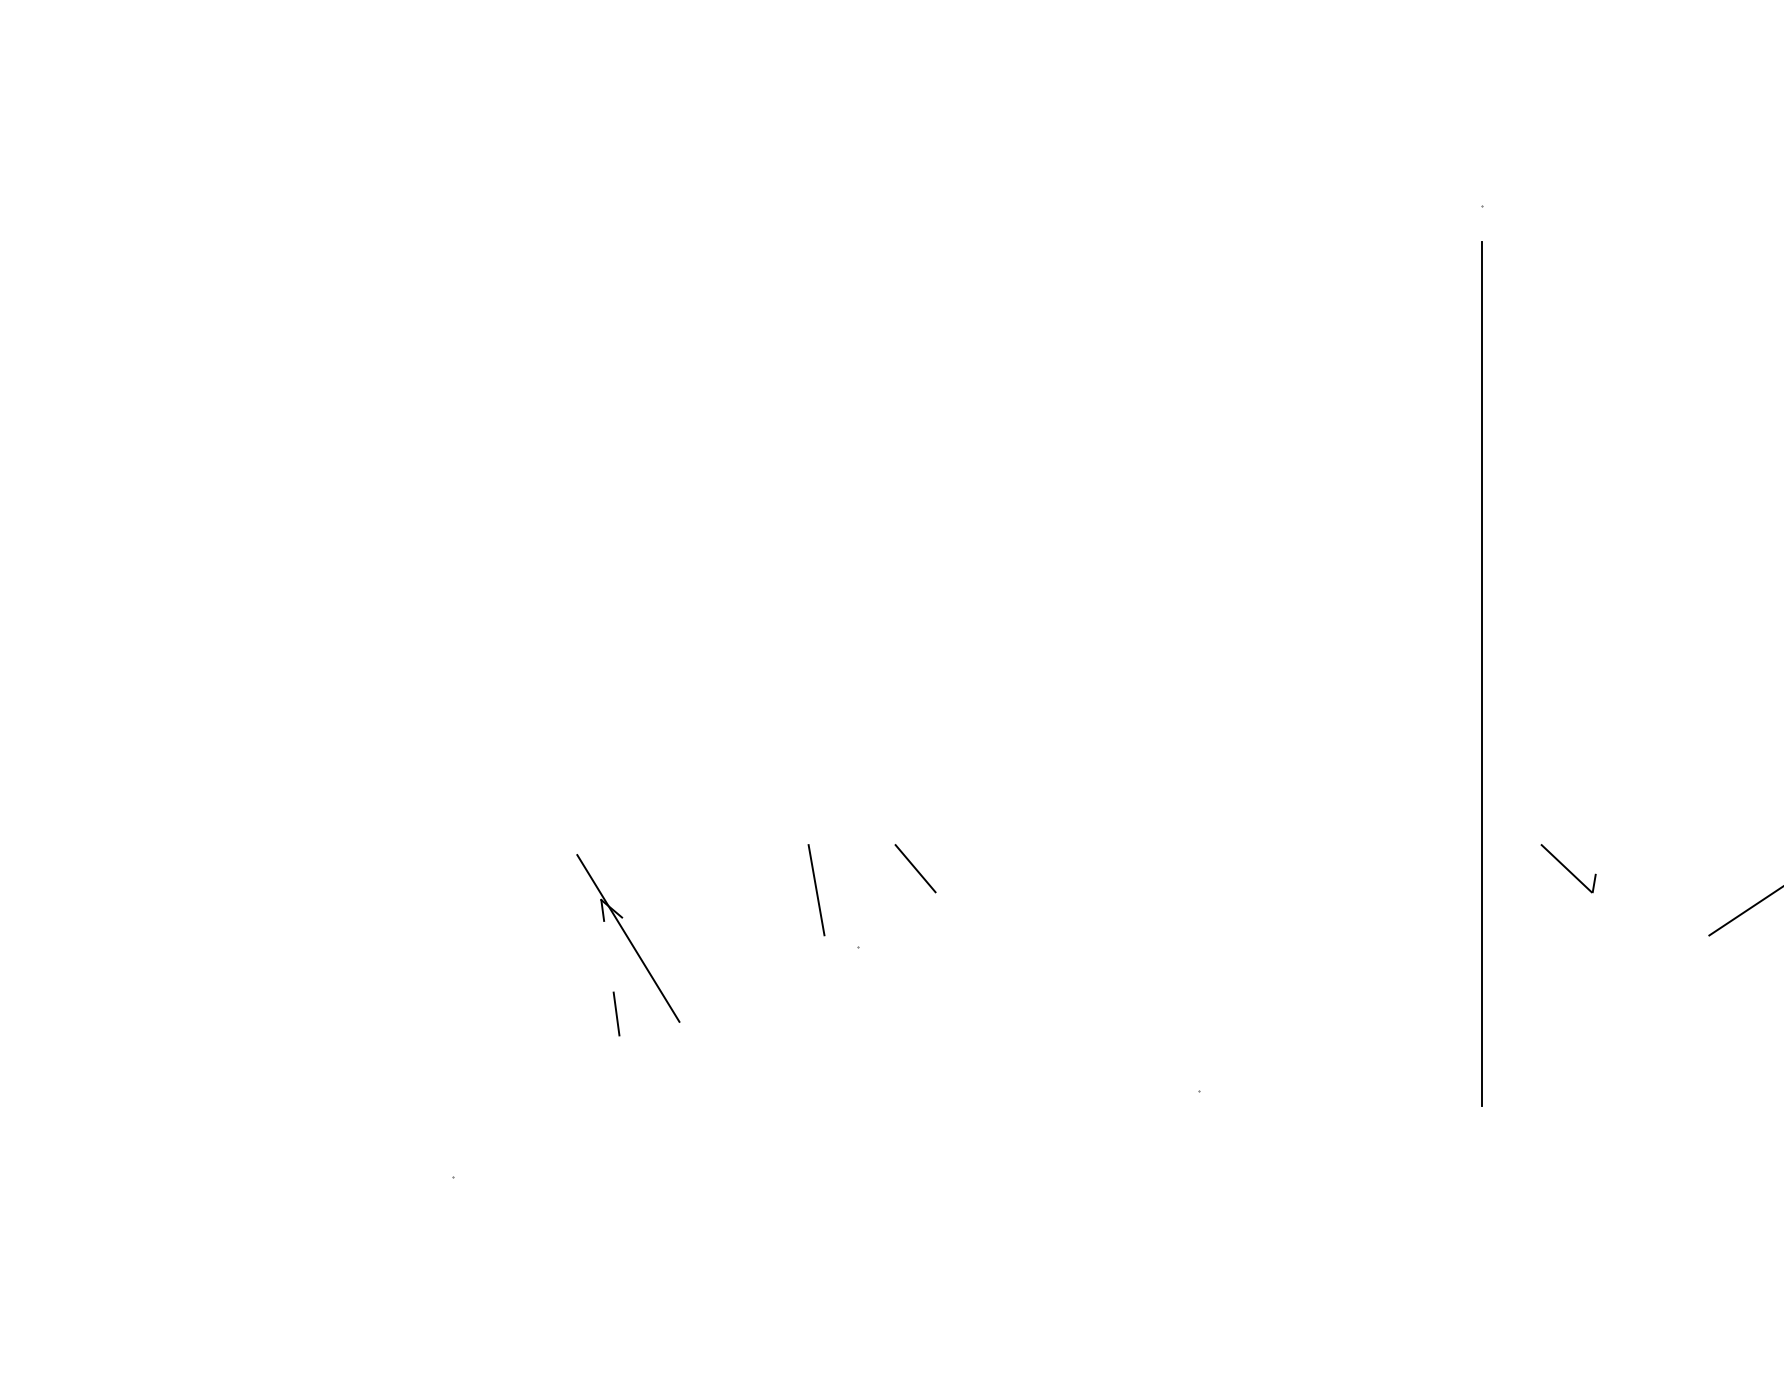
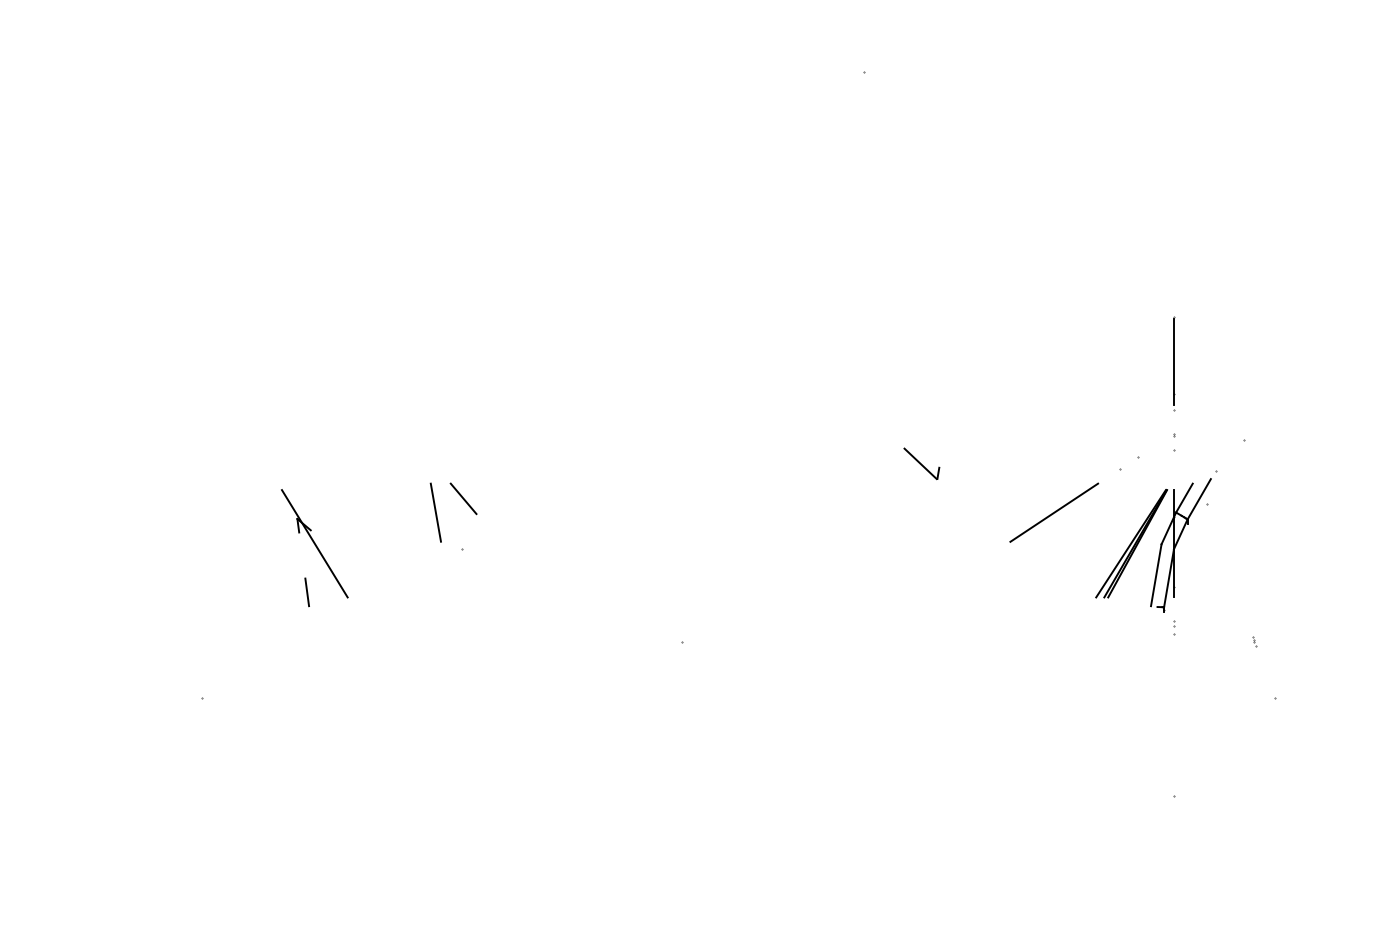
line: (1481, 673) -> (863, 373), removed
line: (915, 868) -> (463, 498), moved
part: (1568, 868) -> (921, 463), moved

